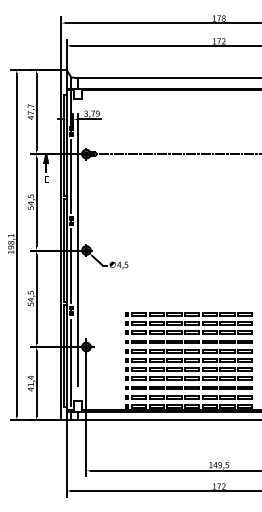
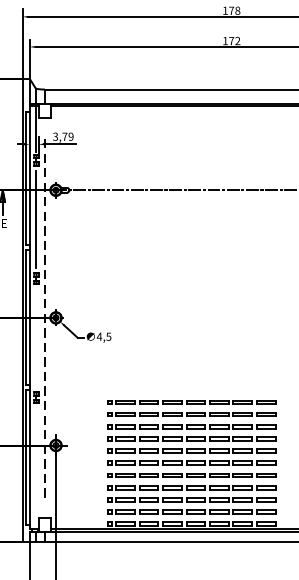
line: (78, 250) -> (45, 317), solid -> dashed
line: (71, 265) -> (36, 337), removed
line: (71, 362) -> (36, 466), removed

